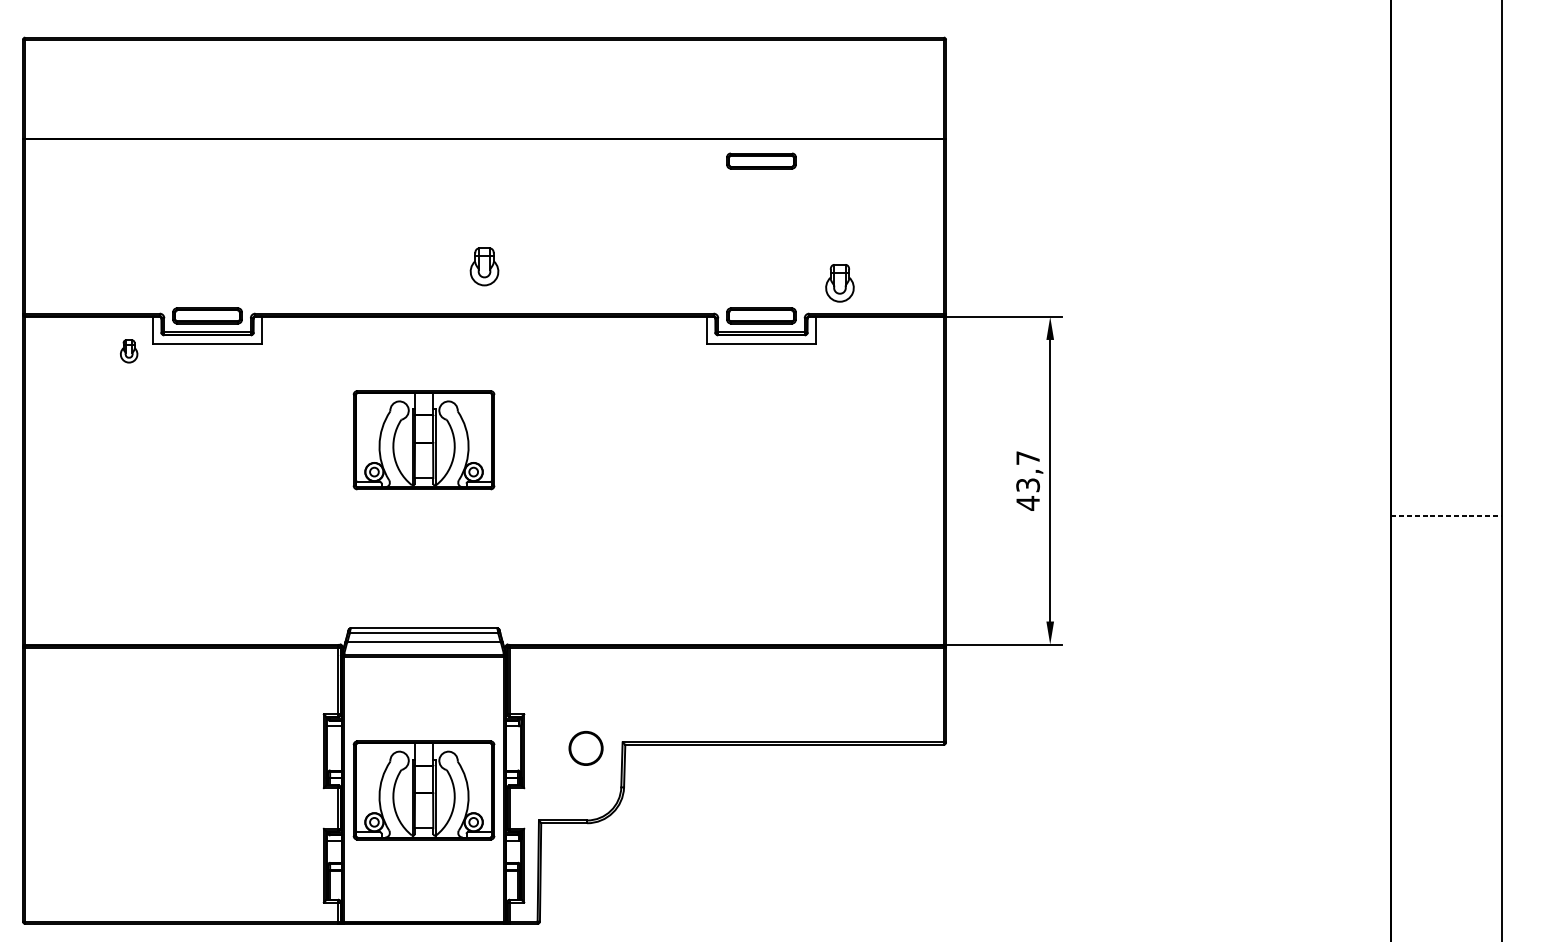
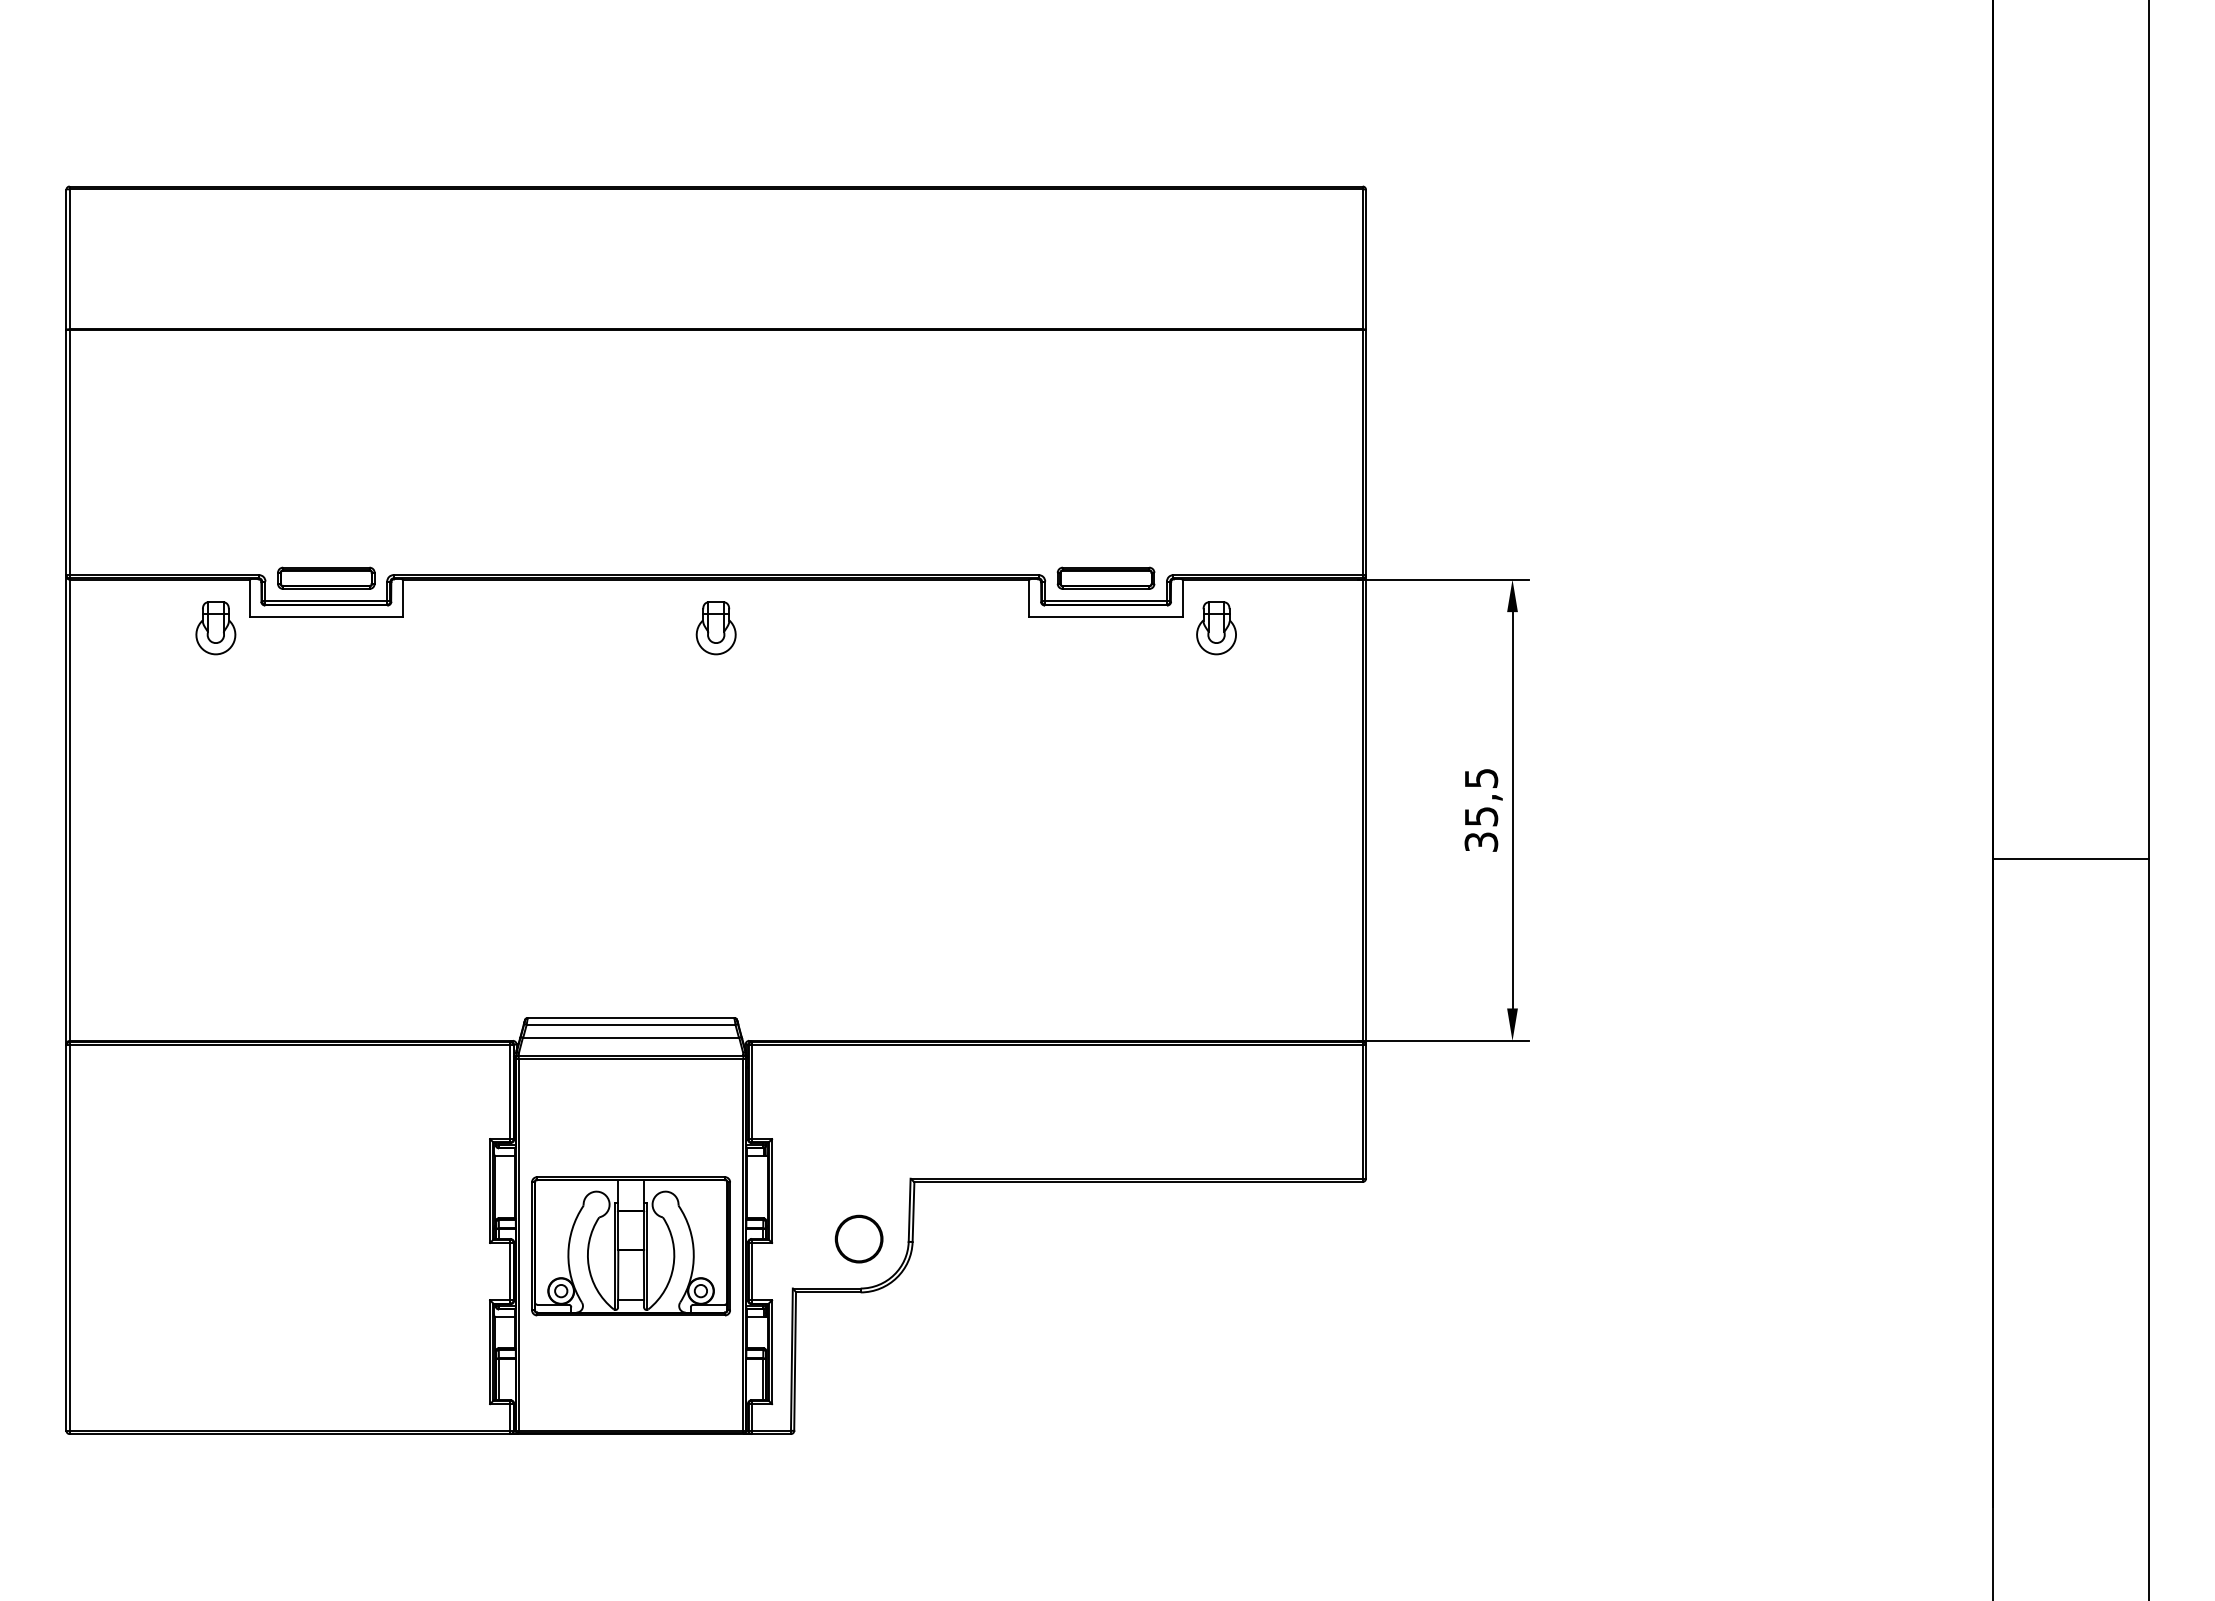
part: (761, 160) -> (1105, 359), removed
part: (484, 267) -> (715, 628), moved
part: (839, 283) -> (1216, 628), moved
part: (128, 351) -> (215, 628), size x1.67
part: (423, 440) -> (630, 753), removed
text: (1028, 480) -> (1481, 810), 43,7 -> 35,5
line: (1446, 515) -> (2070, 859), dashed -> solid
part: (585, 747) -> (858, 1238), moved

